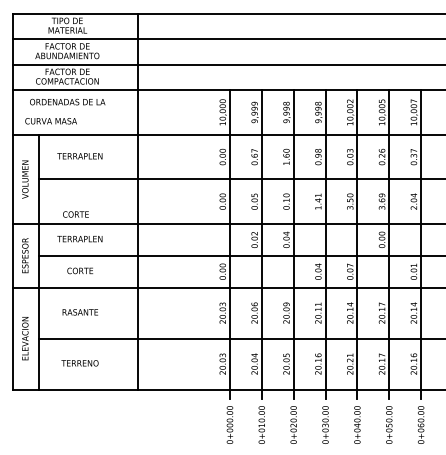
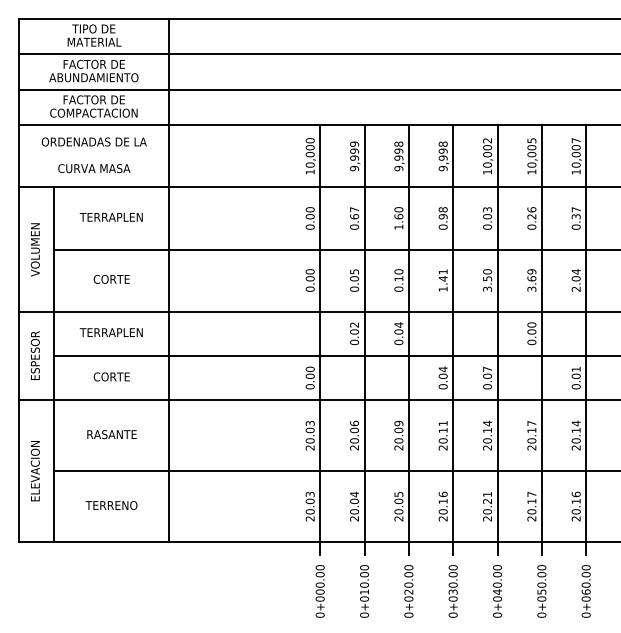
text: (51, 121) -> (94, 168), moved
line: (138, 201) -> (169, 280), moved
text: (75, 213) -> (111, 278), moved

